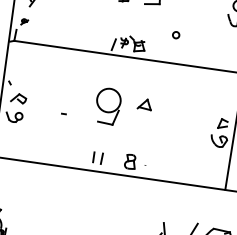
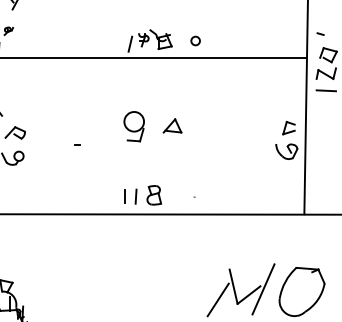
circle: (176, 34) -> (195, 40), moved
part: (144, 104) -> (172, 125), moved
part: (107, 106) -> (133, 126), size x0.62
part: (129, 161) -> (153, 195), moved

